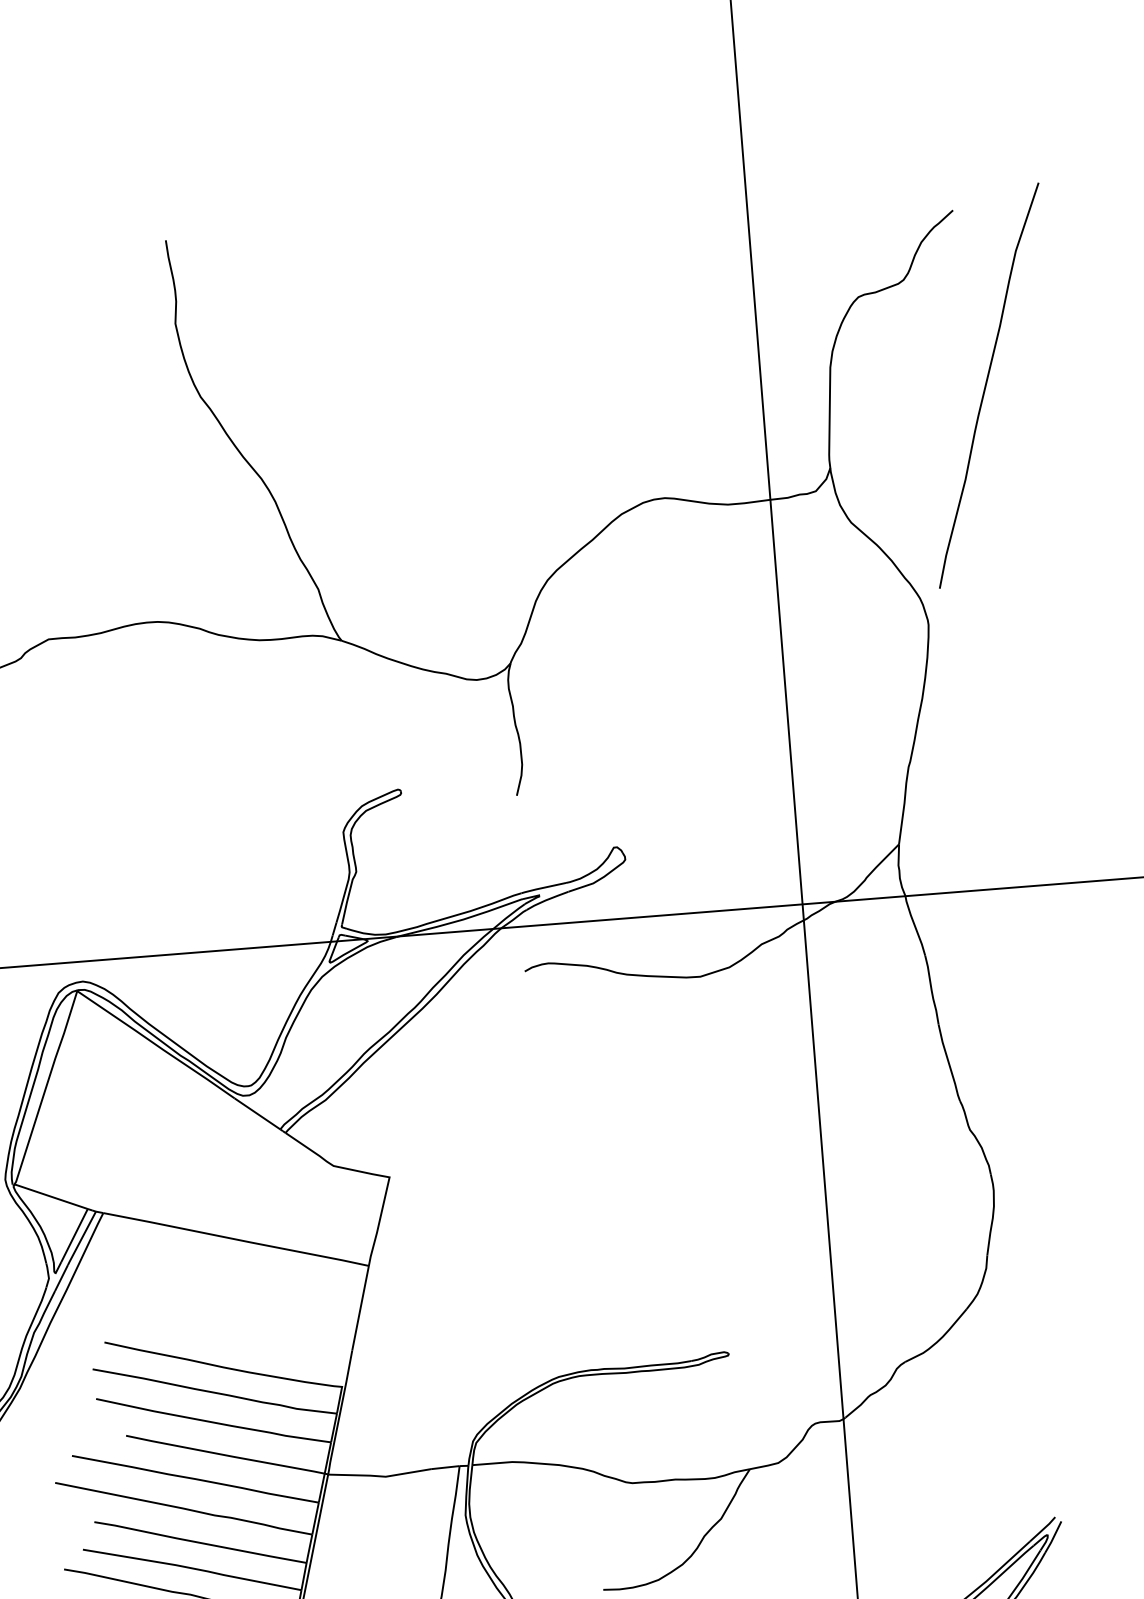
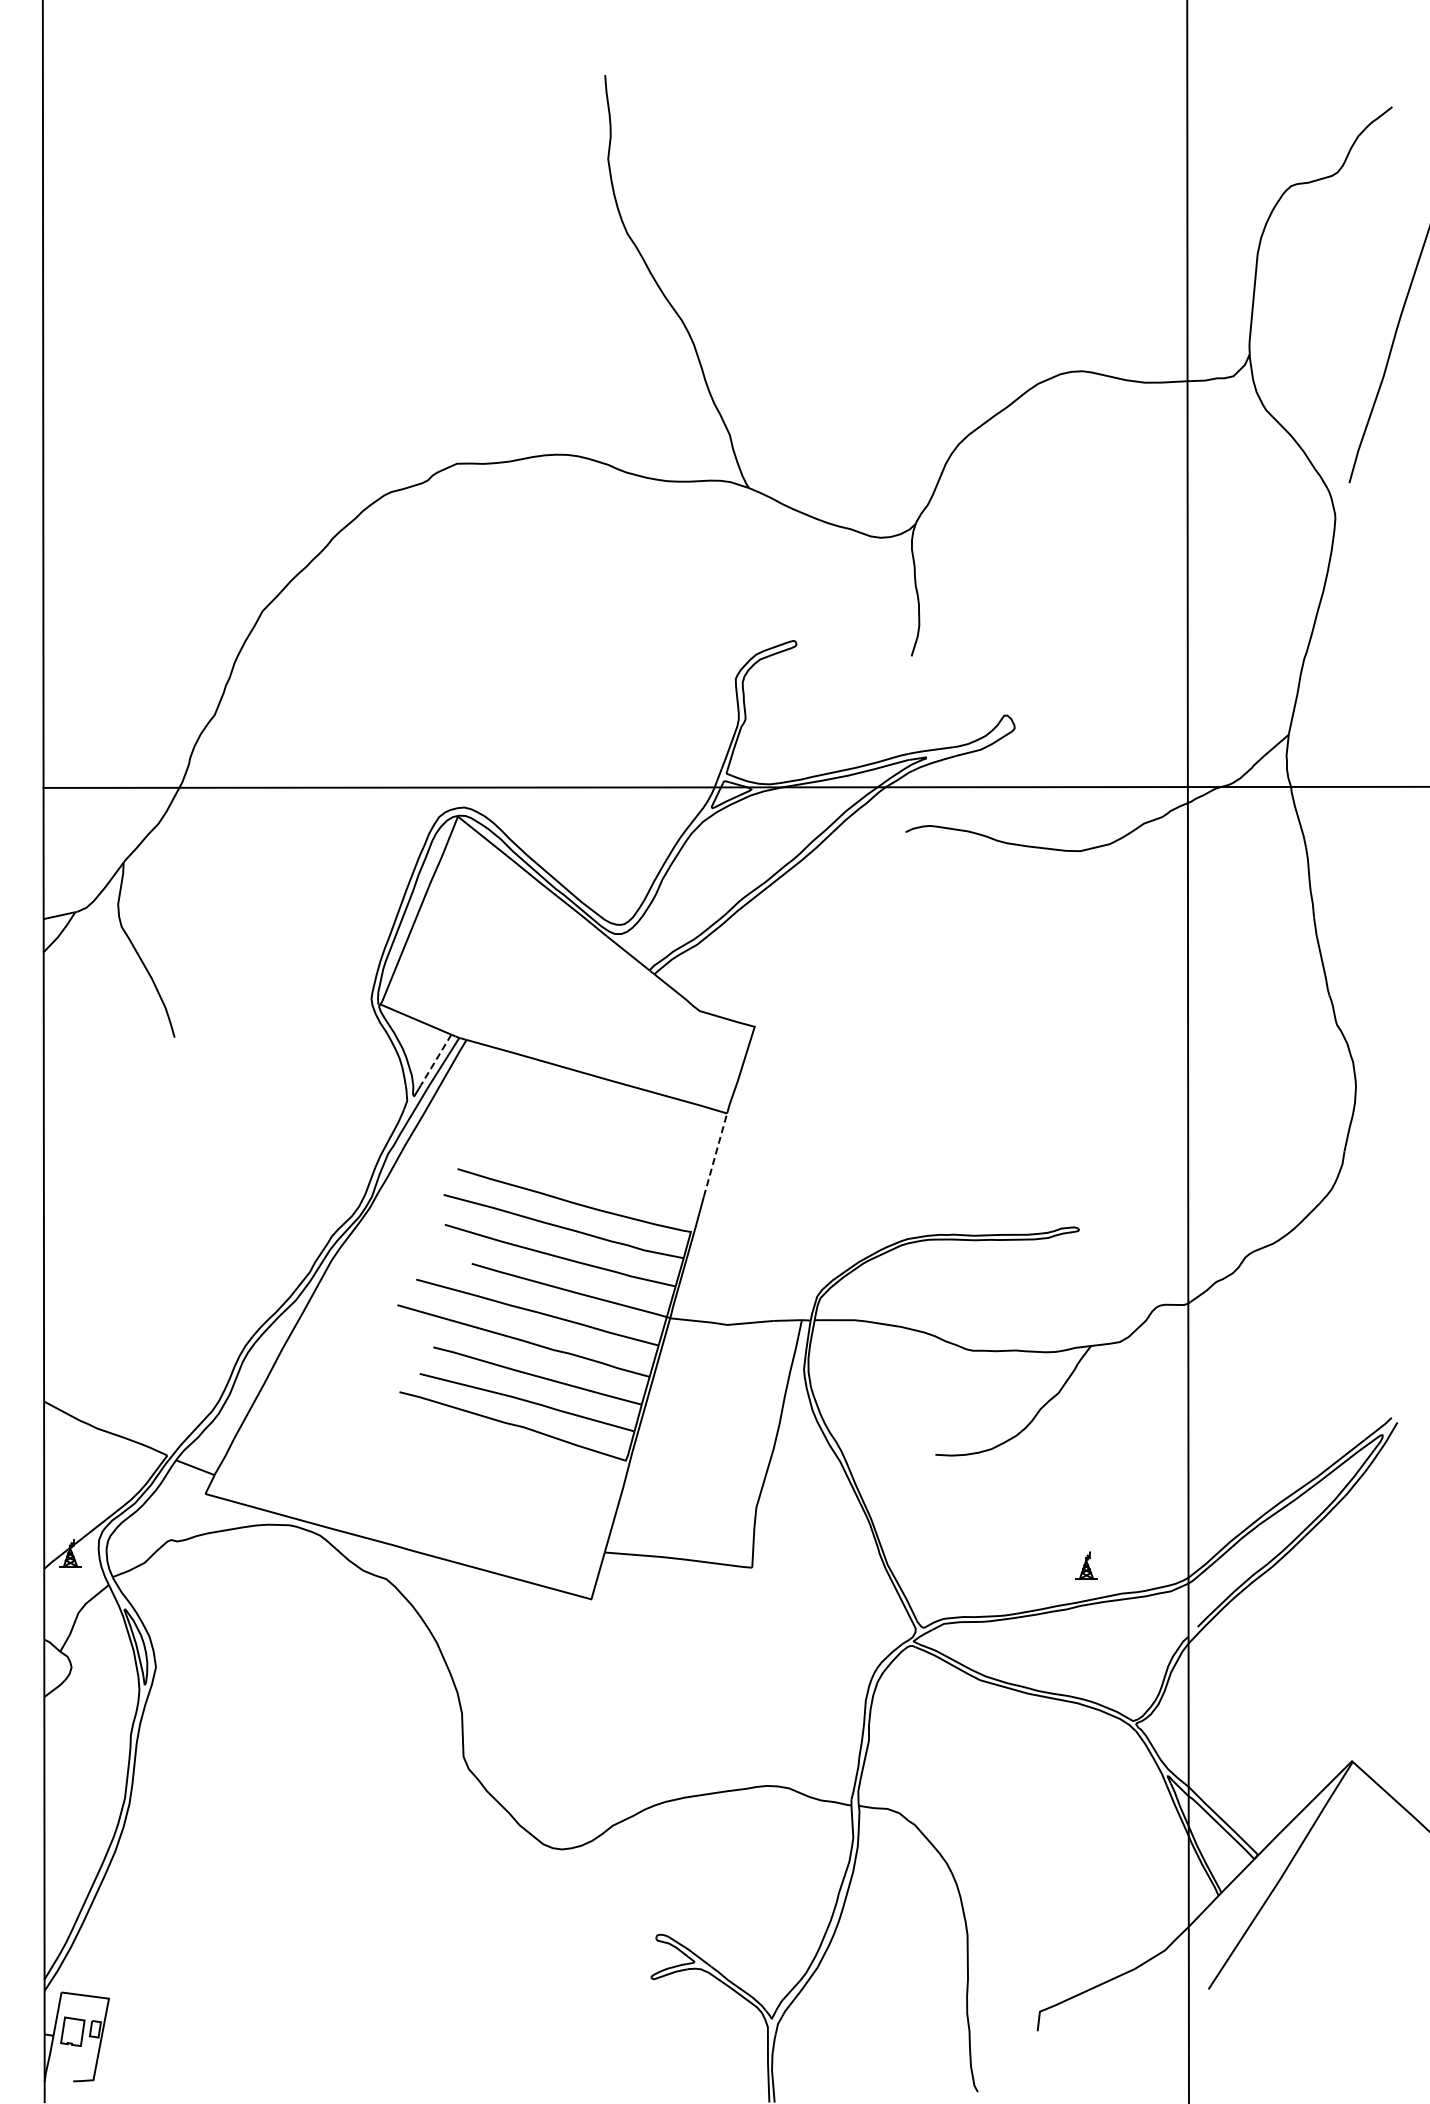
line: (74, 1235) -> (436, 1060), solid -> dashed
line: (360, 1307) -> (715, 1154), solid -> dashed

